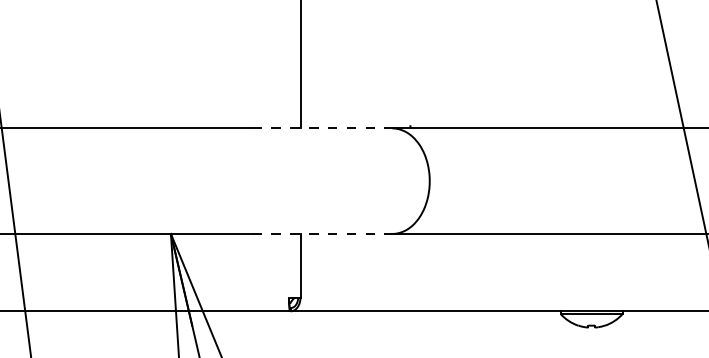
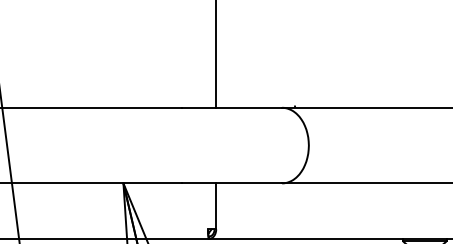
line: (322, 128) -> (232, 107), dashed -> solid
line: (322, 233) -> (232, 183), dashed -> solid

